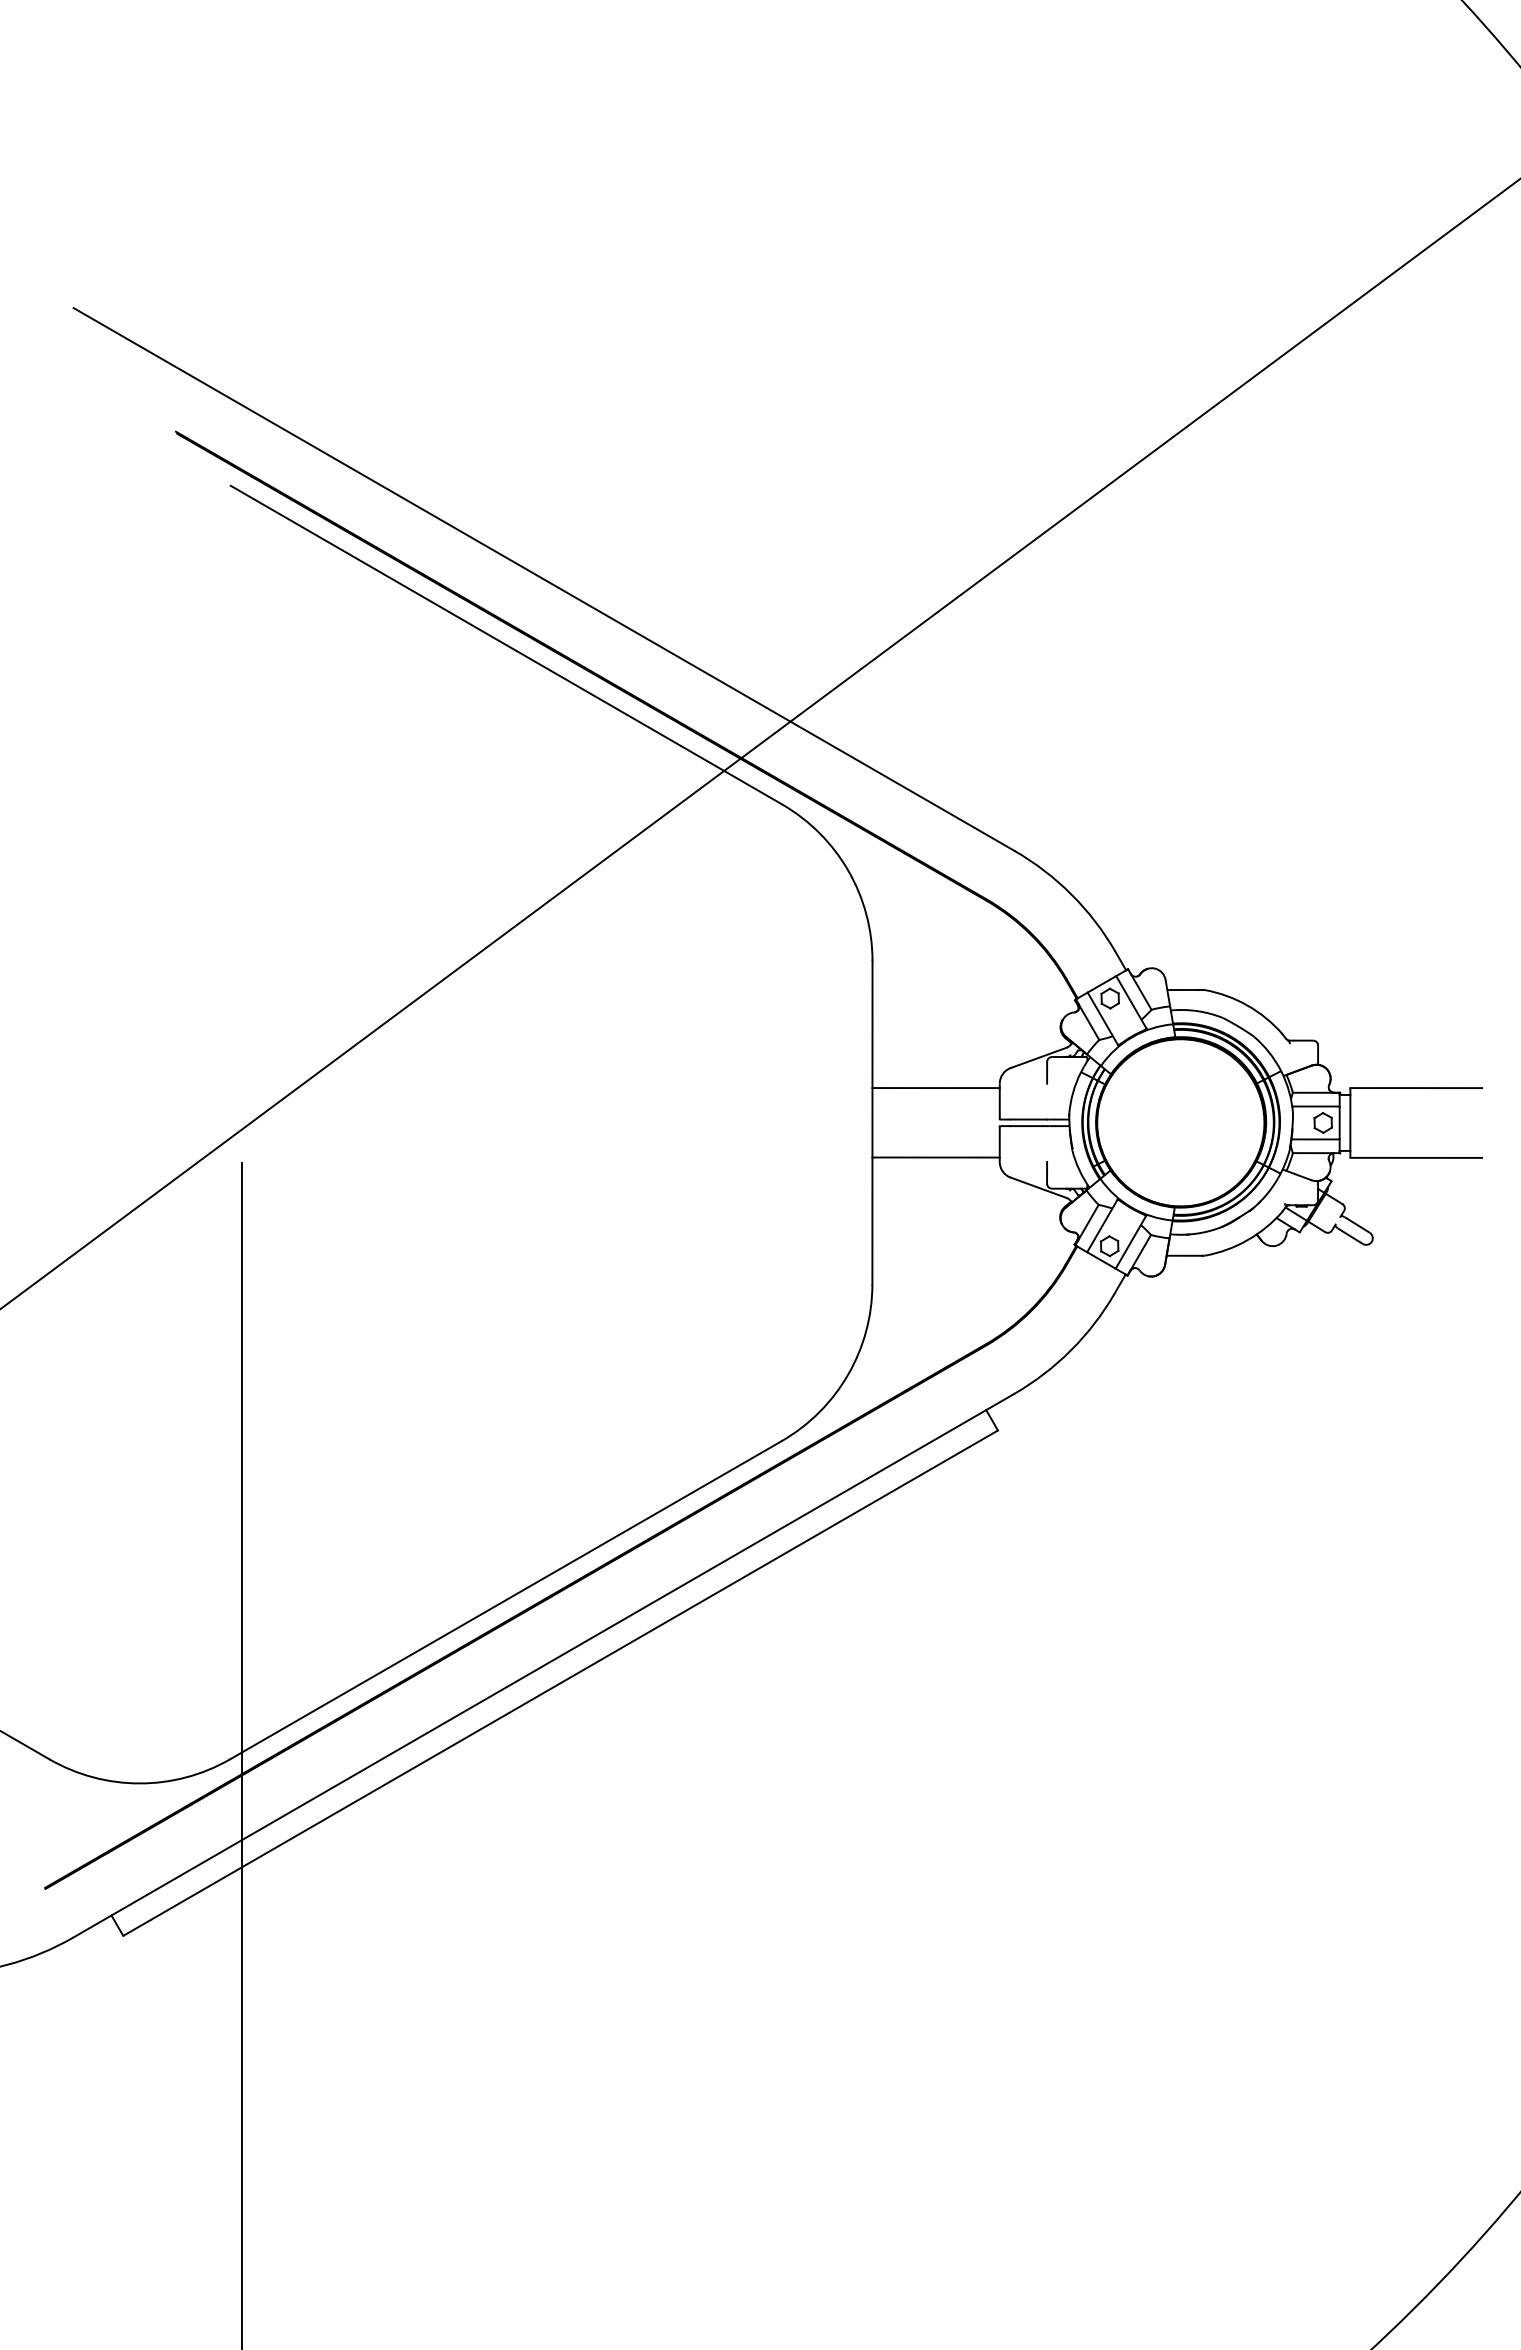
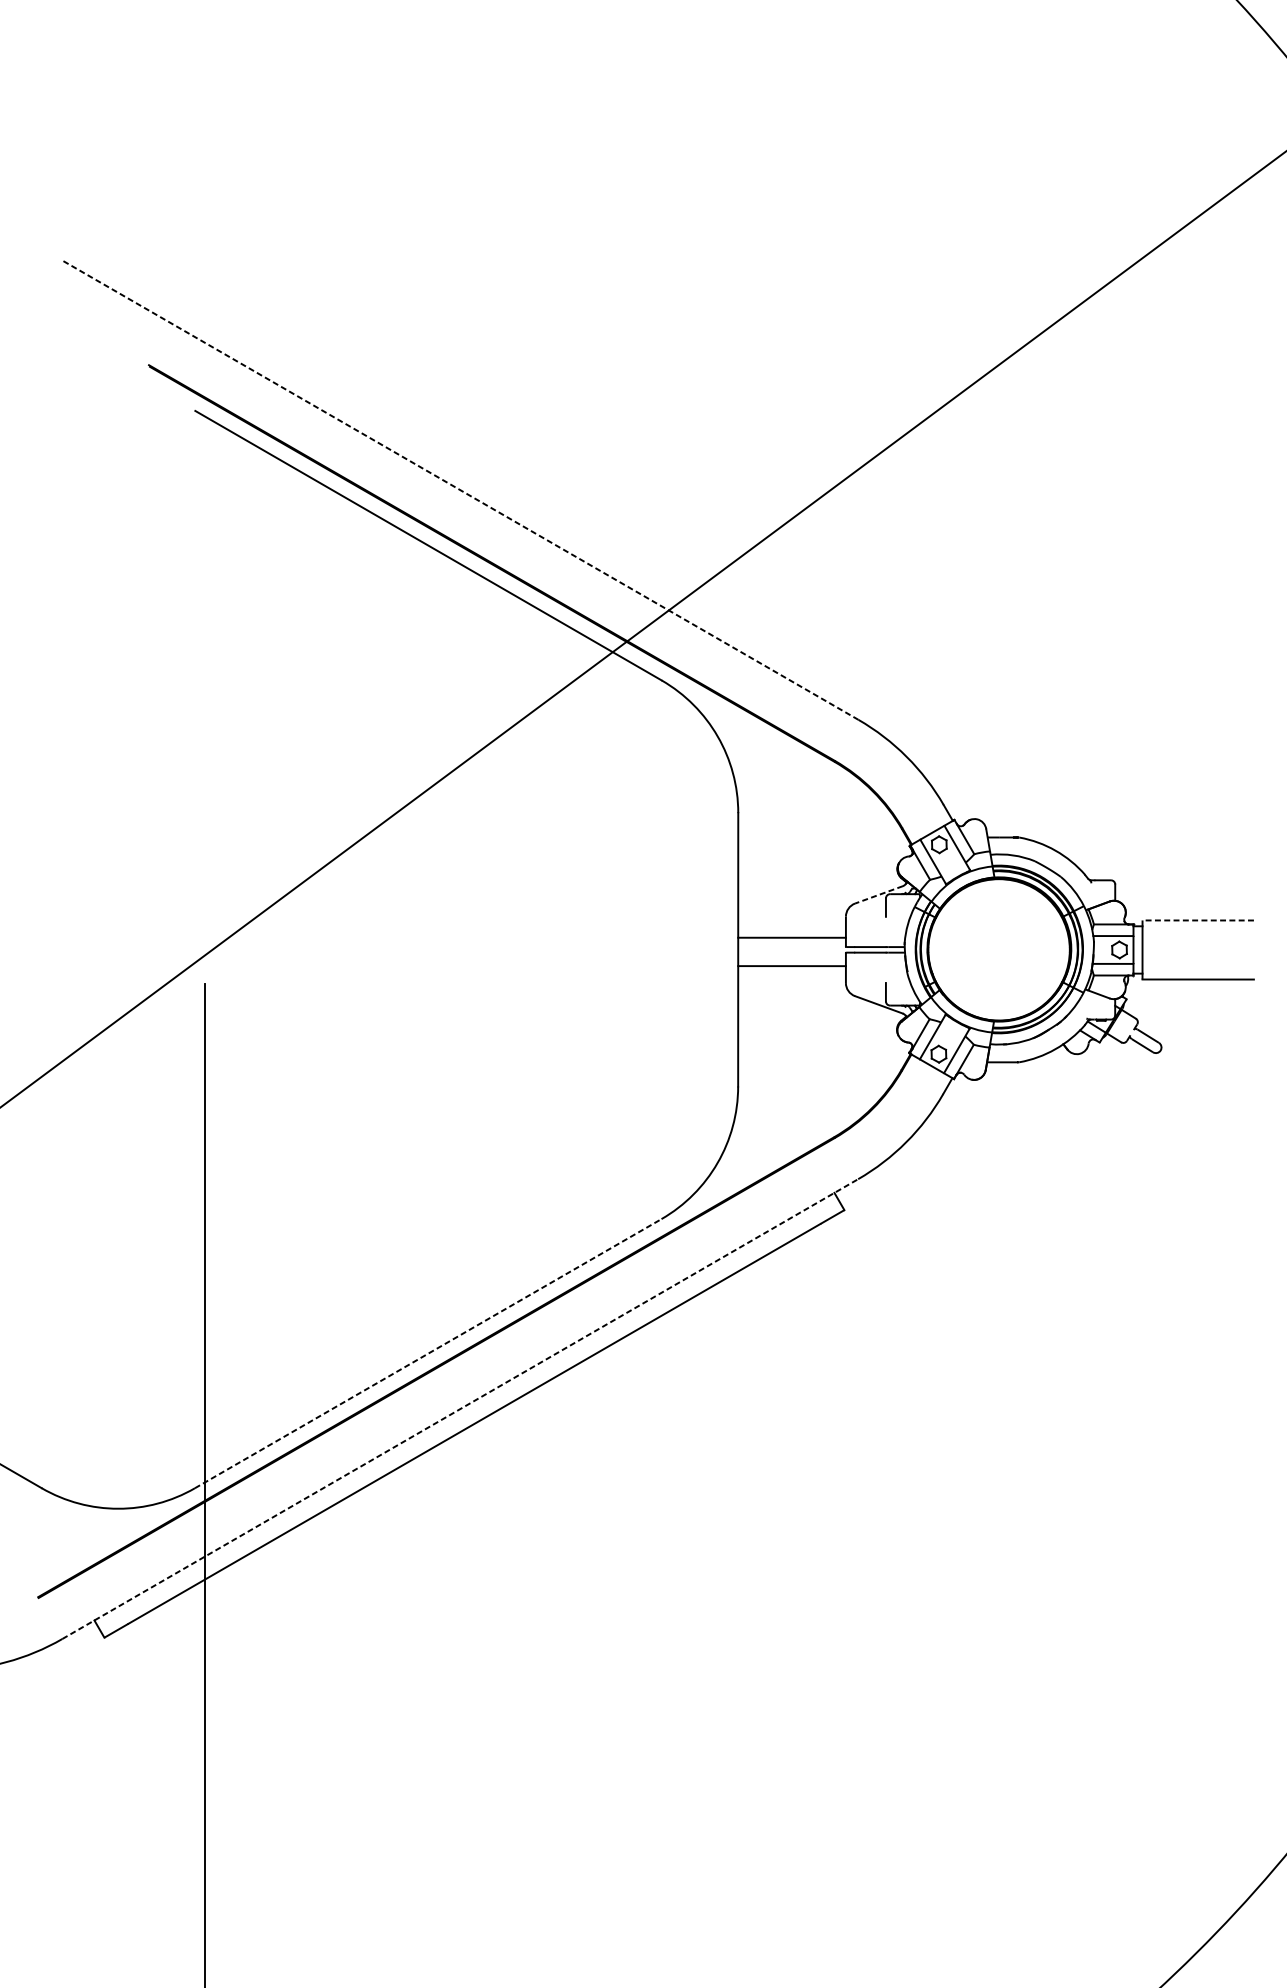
line: (543, 579) -> (459, 490), solid -> dashed
line: (1038, 1058) -> (878, 895), solid -> dashed
line: (935, 1088) -> (791, 966), moved
line: (1416, 1088) -> (1198, 920), solid -> dashed
line: (935, 1157) -> (791, 937), moved
line: (506, 1599) -> (428, 1353), solid -> dashed
line: (544, 1665) -> (460, 1408), solid -> dashed

